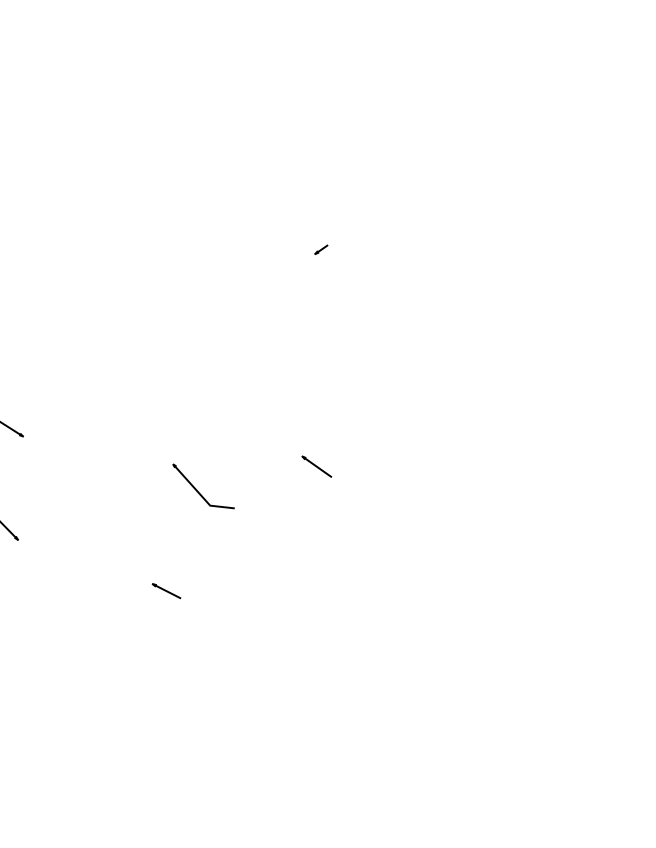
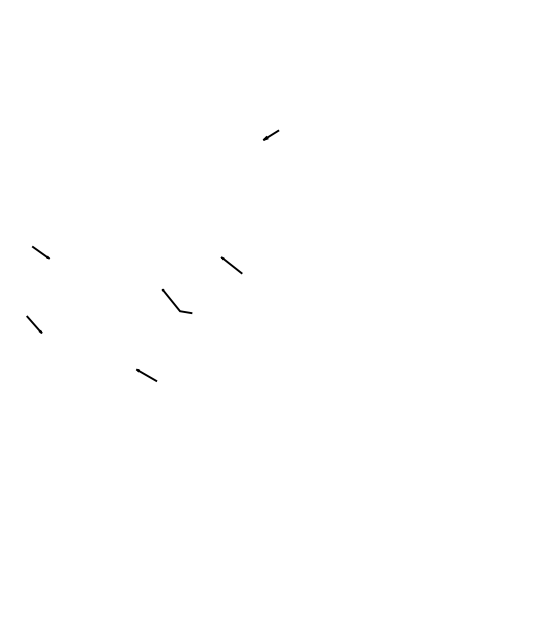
part: (320, 248) -> (270, 134), size x1.6
part: (316, 466) -> (231, 265), moved
part: (202, 486) -> (176, 301), size x0.7

